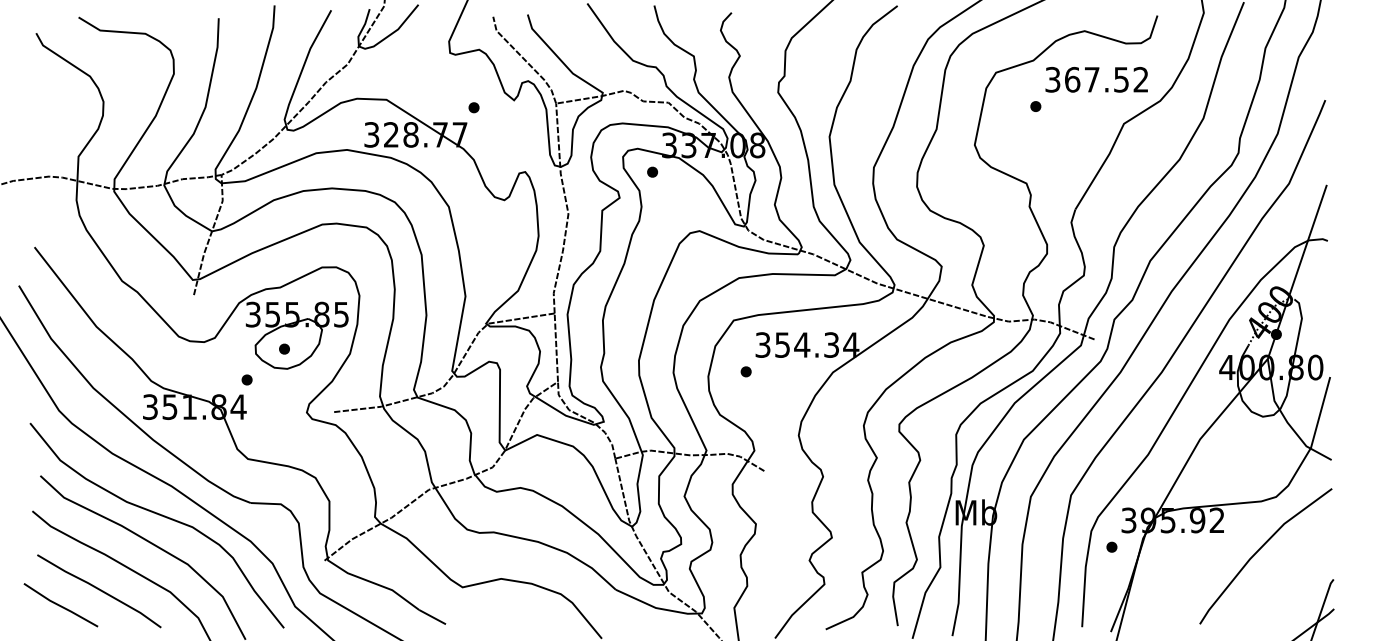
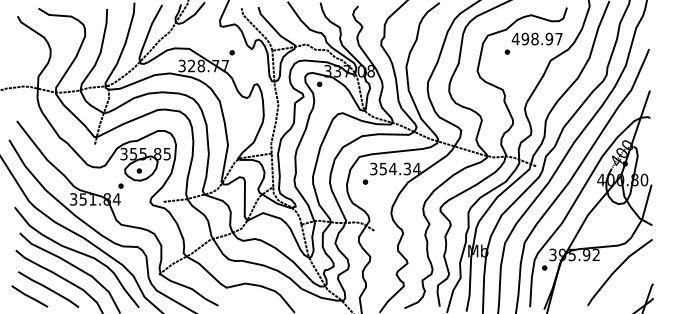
text: (1095, 78) -> (536, 38), 367.52 -> 498.97

